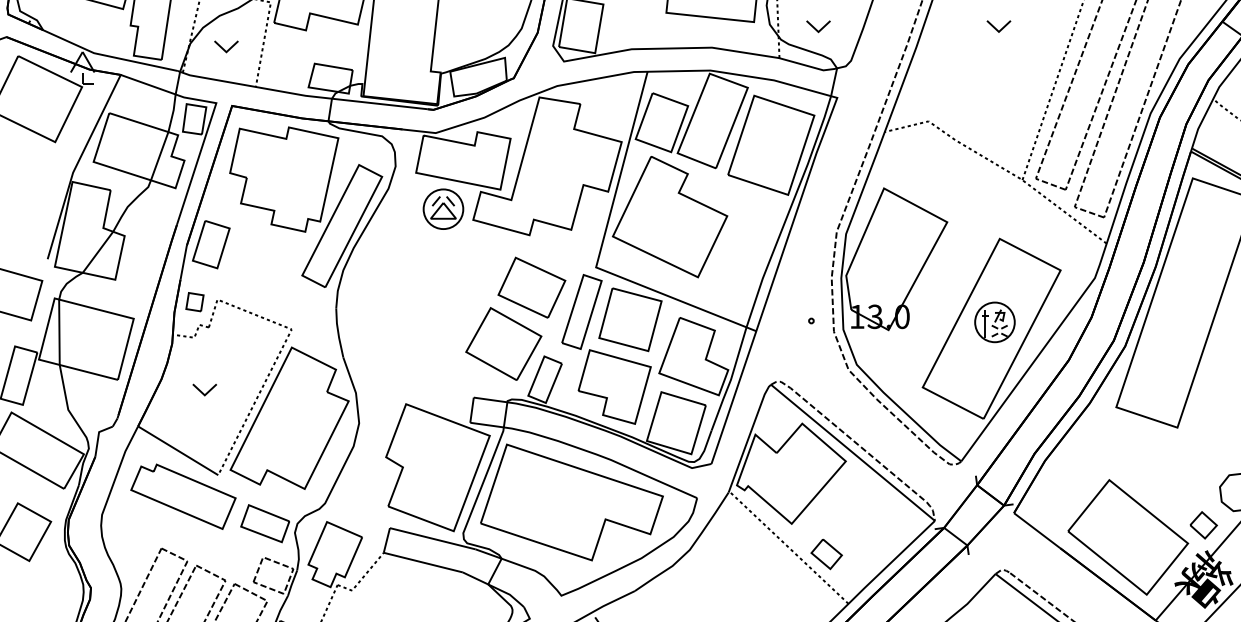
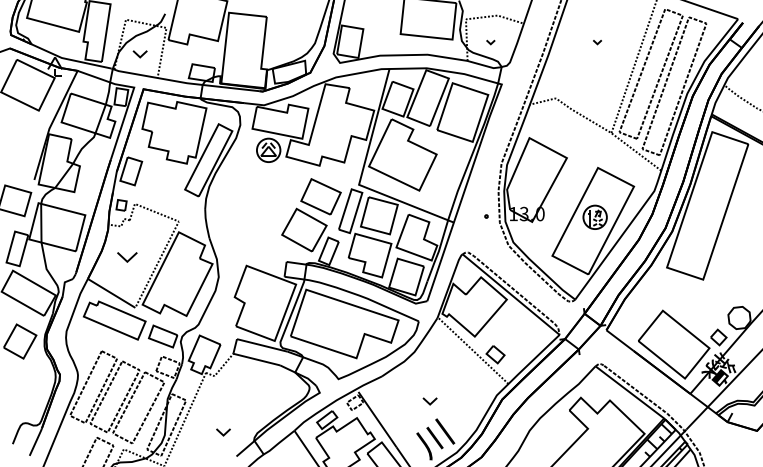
part: (818, 26) -> (490, 42), size x0.6
part: (998, 26) -> (597, 42), size x0.6
part: (204, 390) -> (127, 257), size x1.4

